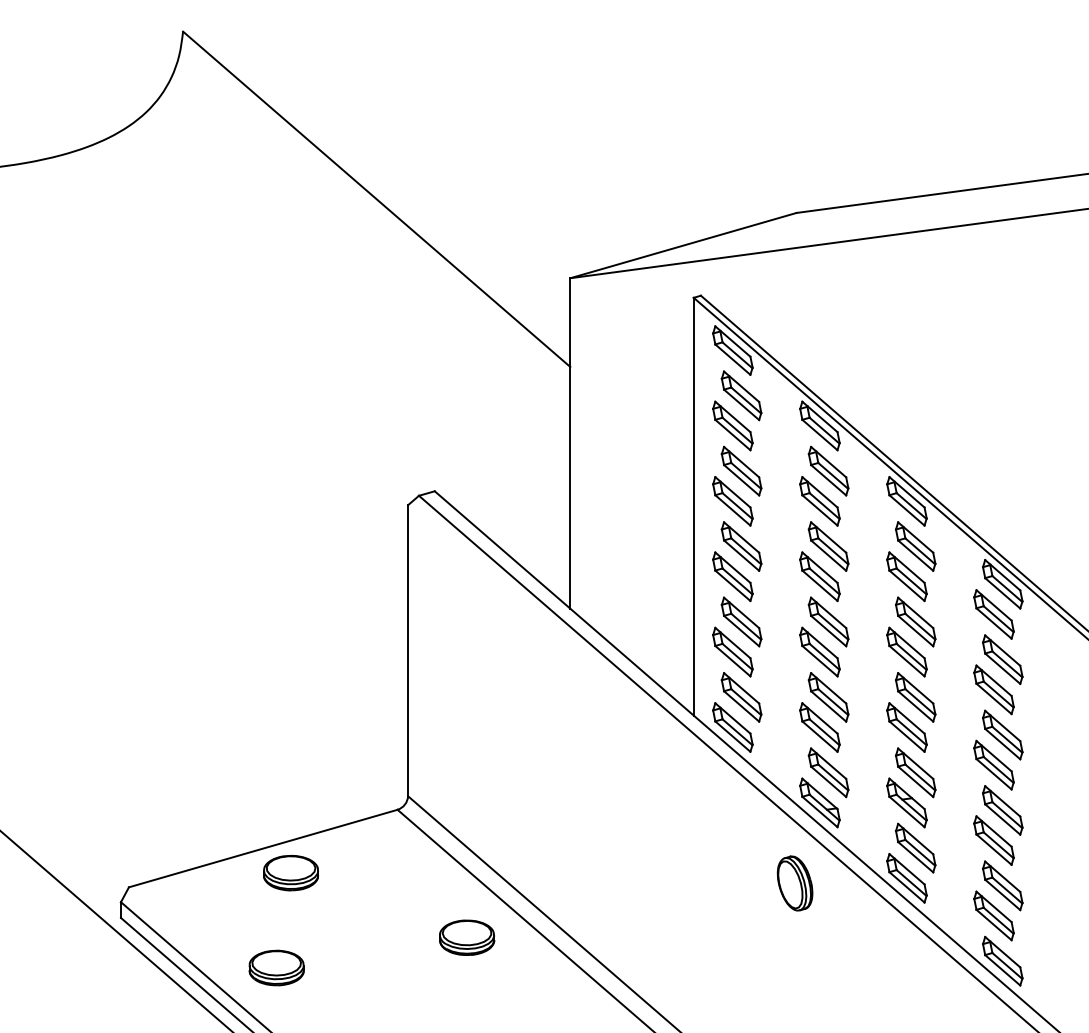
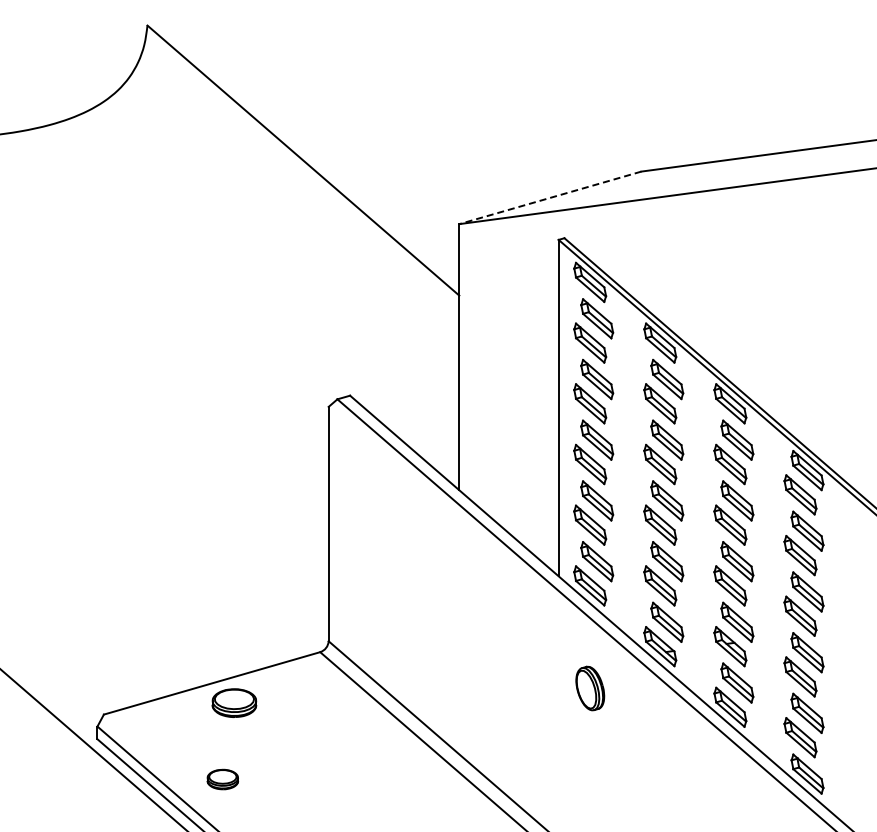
line: (683, 245) -> (550, 197), solid -> dashed
part: (795, 883) -> (590, 688), moved
part: (466, 936) -> (375, 754), removed
part: (276, 967) -> (222, 779), size x0.7

